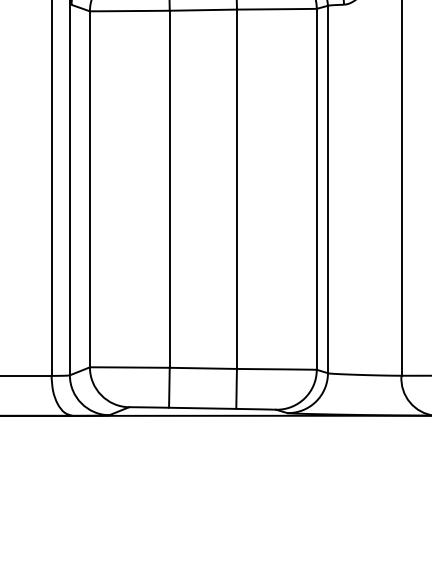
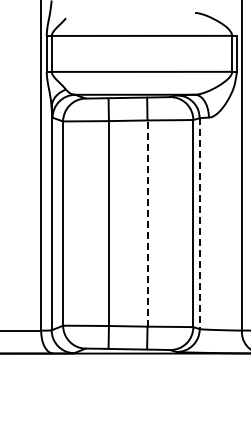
line: (236, 189) -> (147, 223), solid -> dashed
line: (327, 190) -> (199, 224), solid -> dashed

